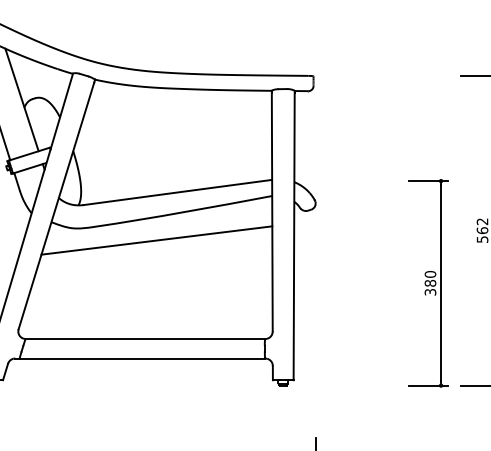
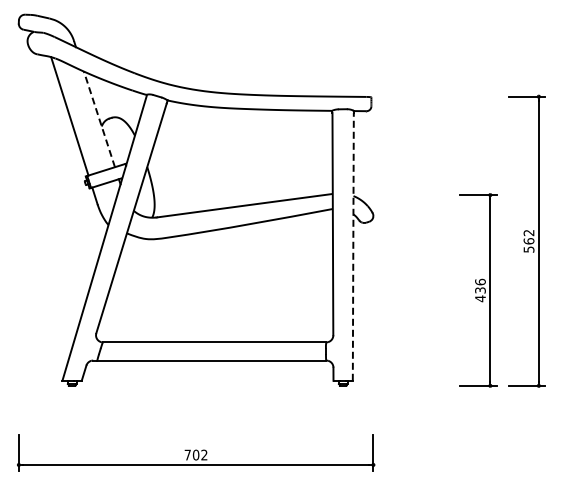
line: (22, 99) -> (99, 118), solid -> dashed
line: (294, 236) -> (353, 246), solid -> dashed
line: (156, 240) -> (224, 250), removed
text: (430, 283) -> (480, 290), 380 -> 436

